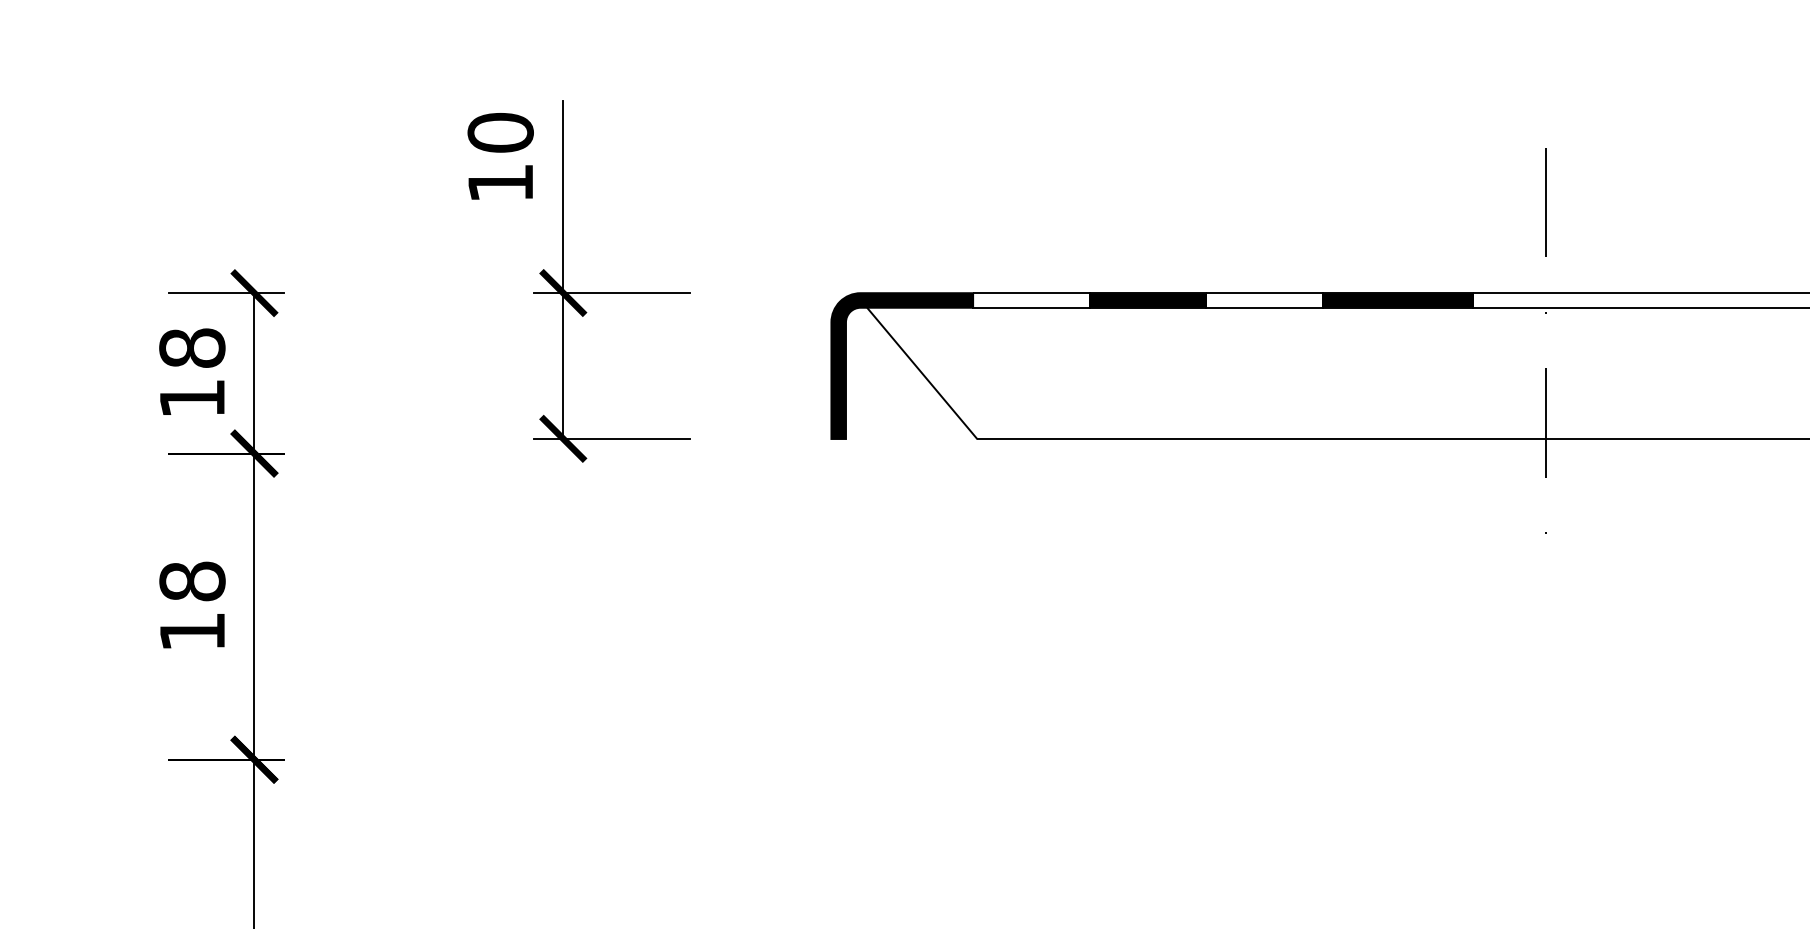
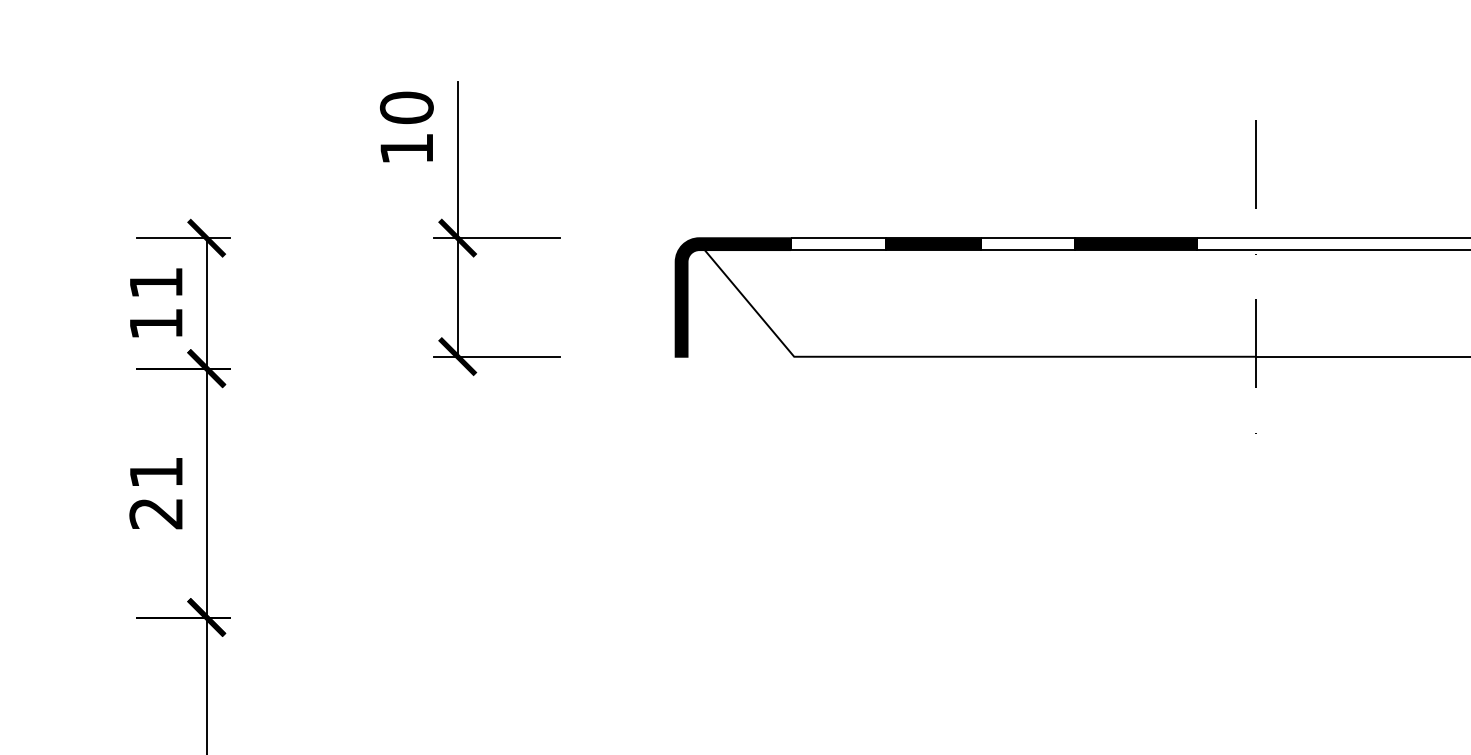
text: (192, 347) -> (156, 282), 18 -> 11
text: (192, 605) -> (156, 492), 18 -> 21

